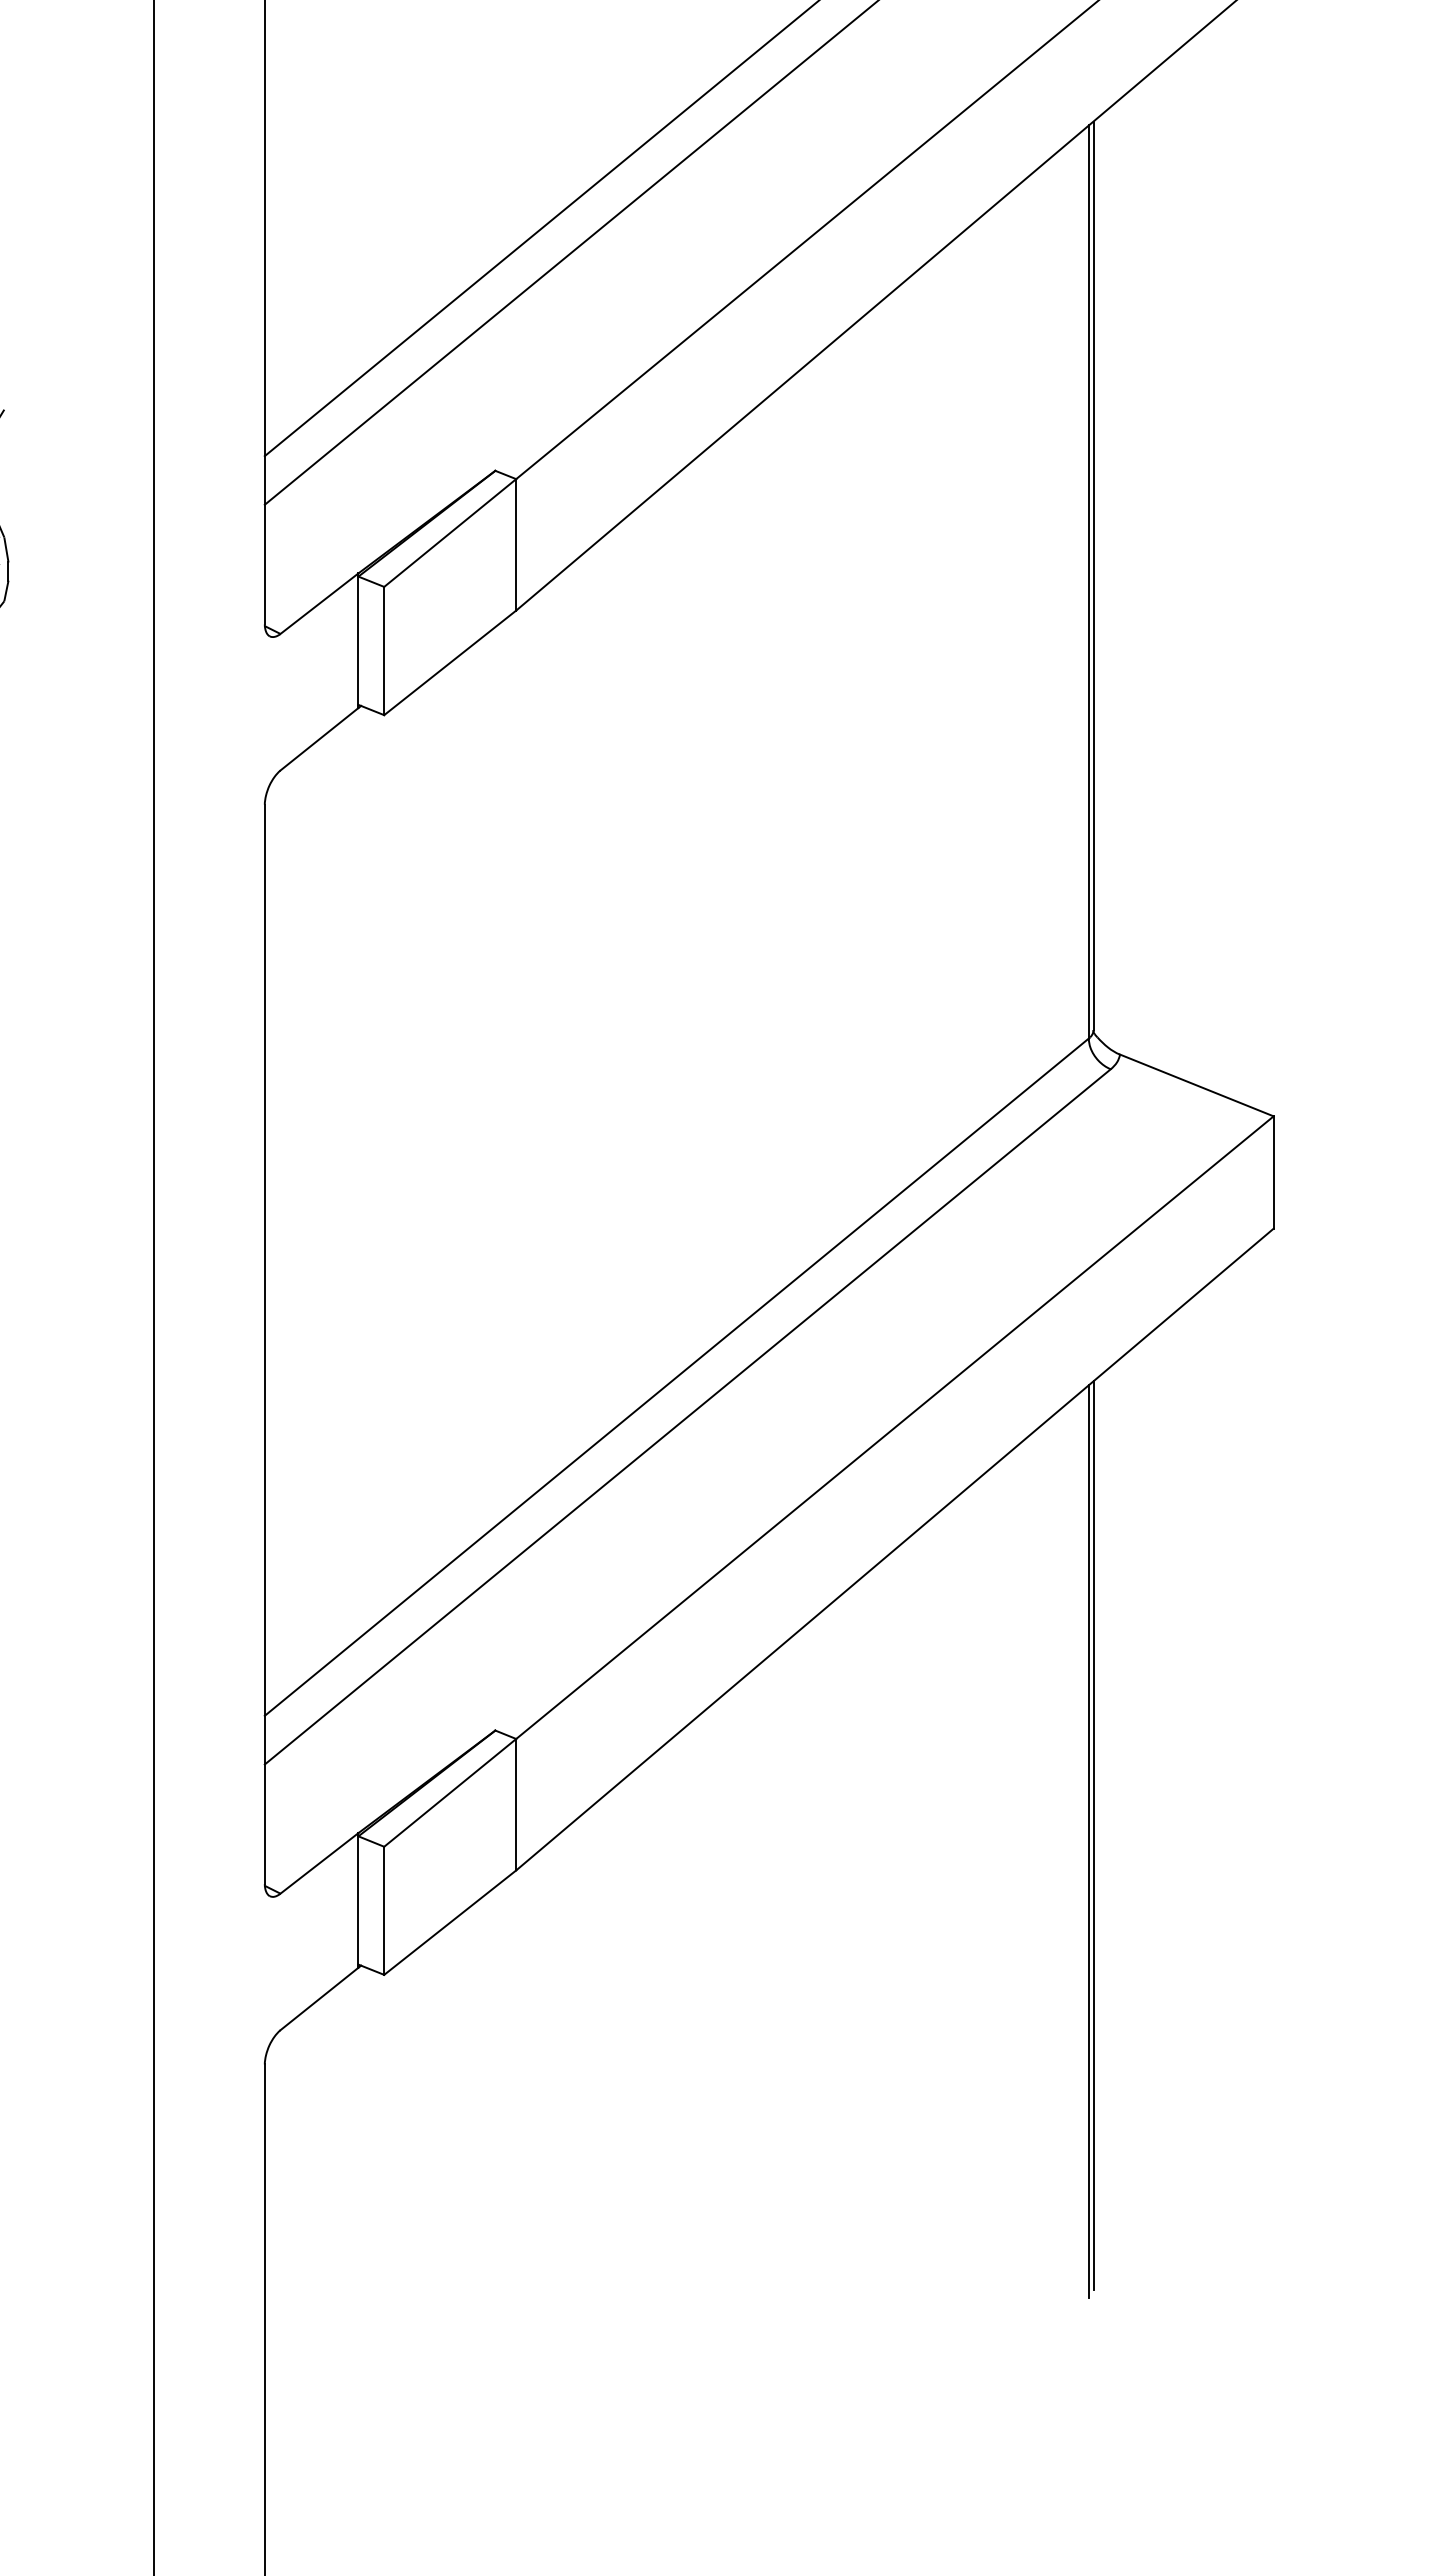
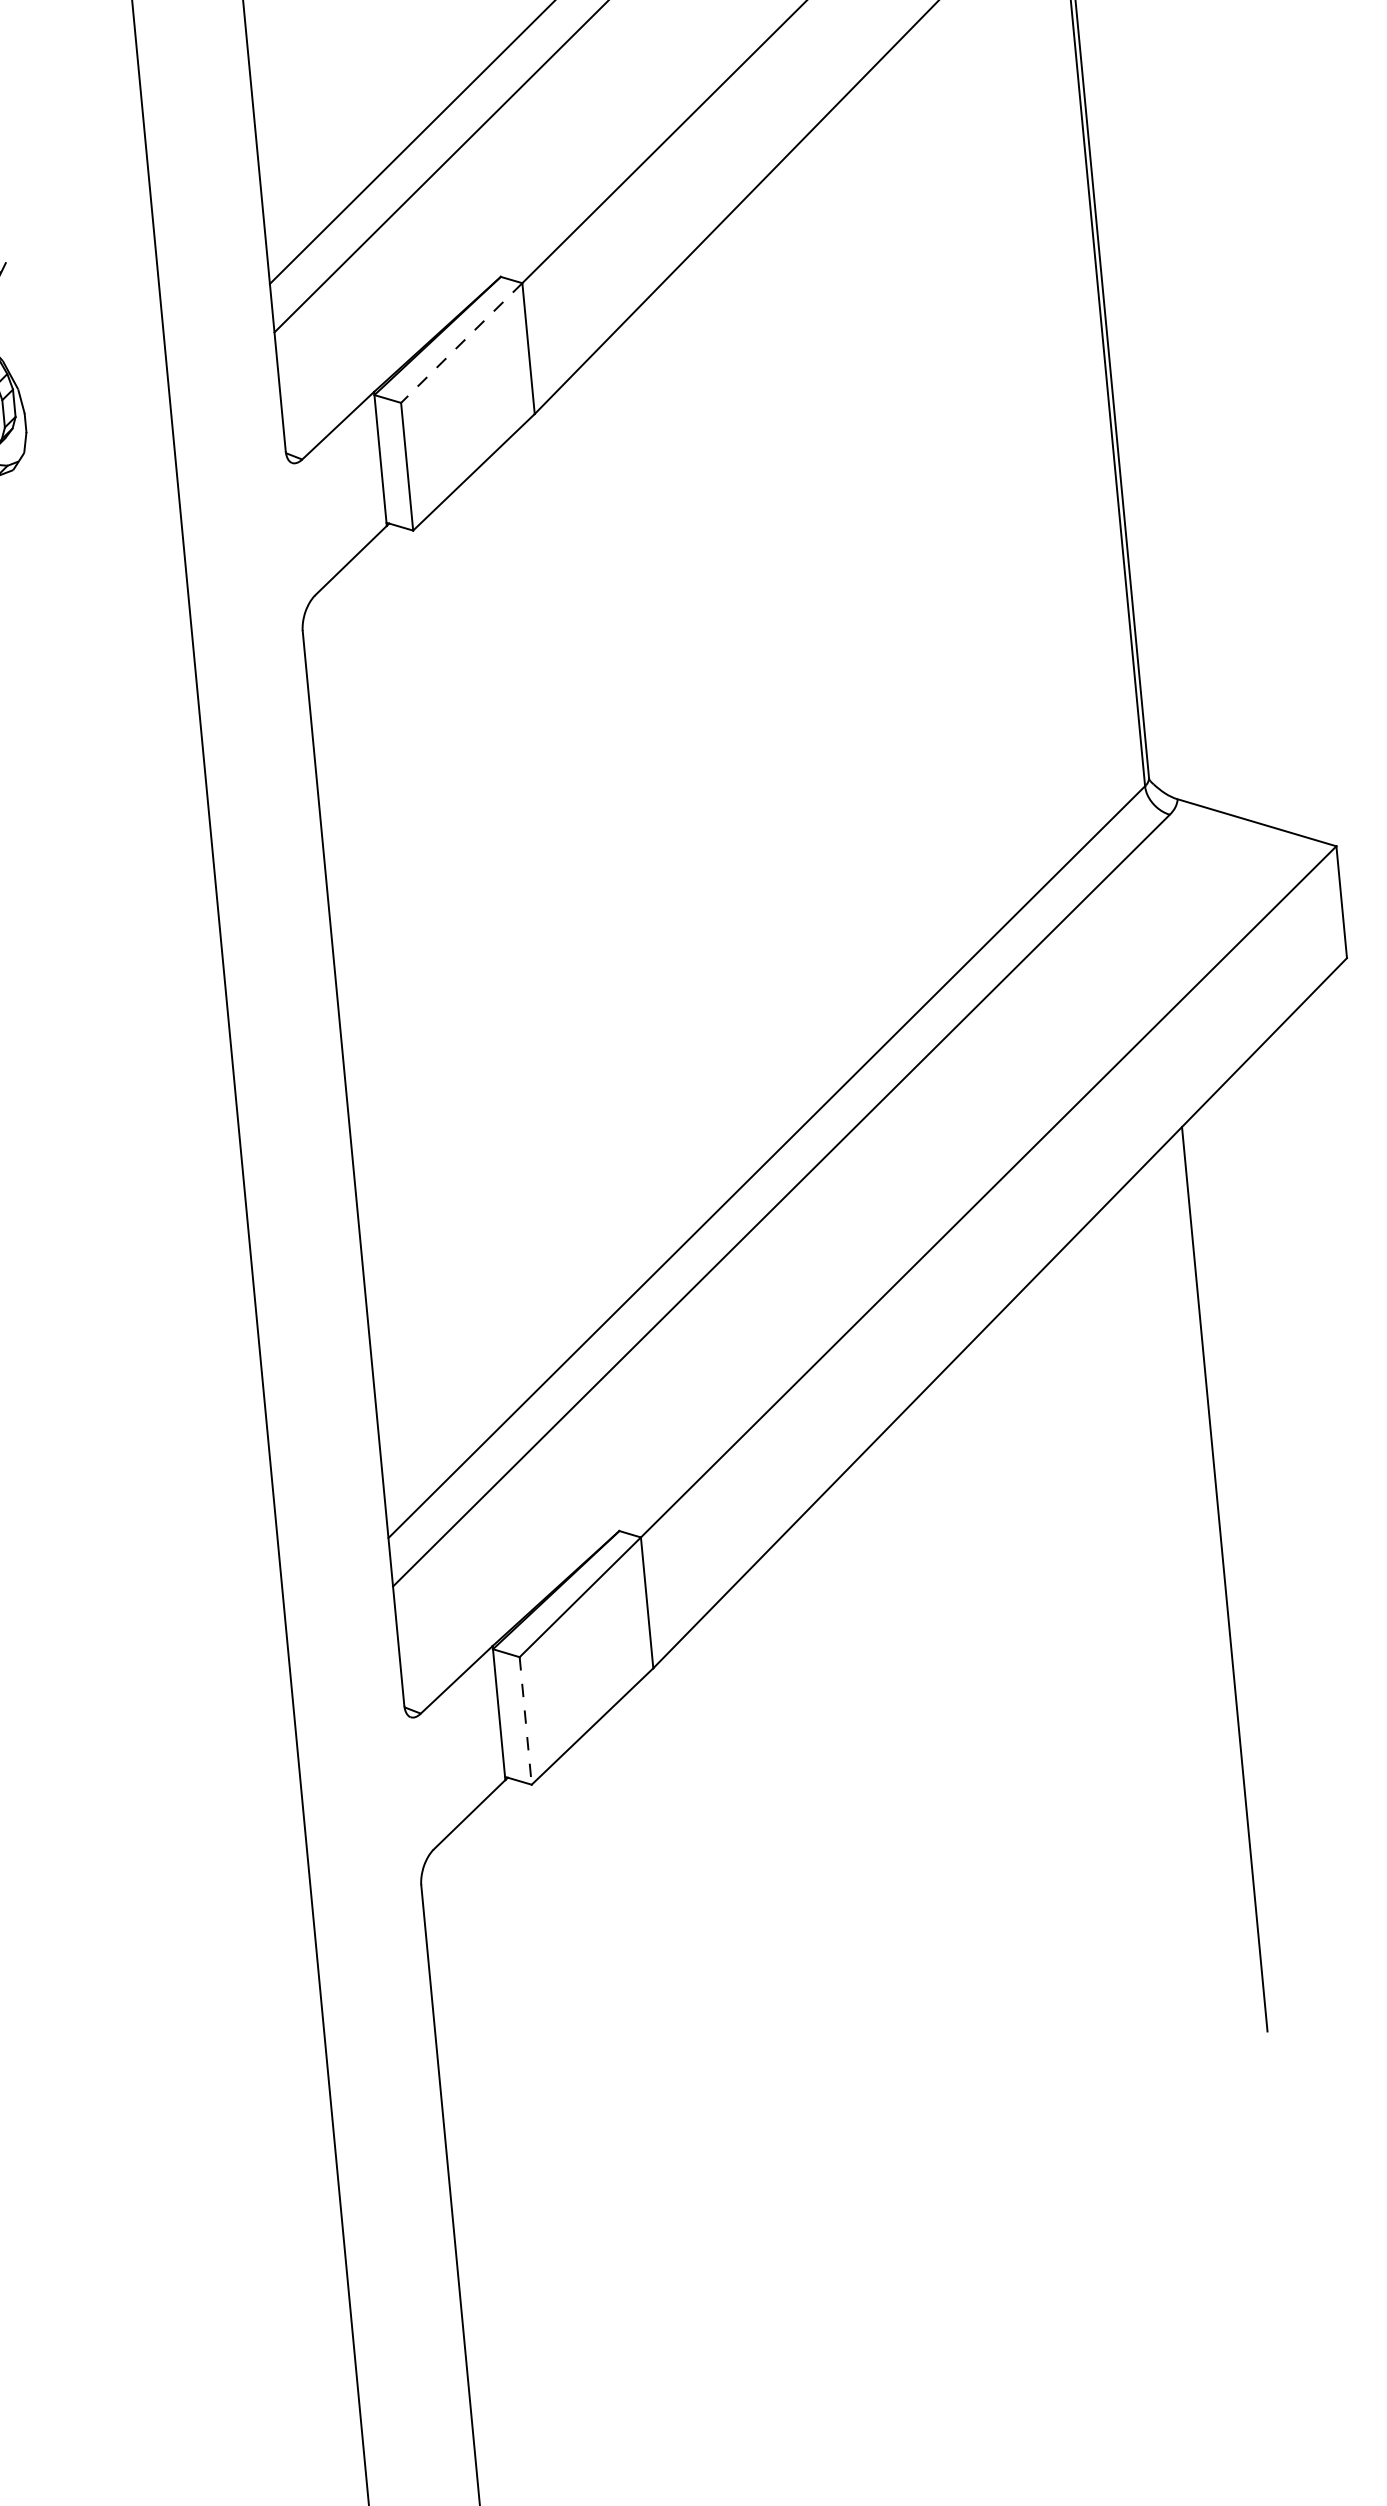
line: (449, 533) -> (461, 343), solid -> dashed
line: (1088, 1841) -> (1220, 1585), removed
line: (384, 1911) -> (526, 1721), solid -> dashed

